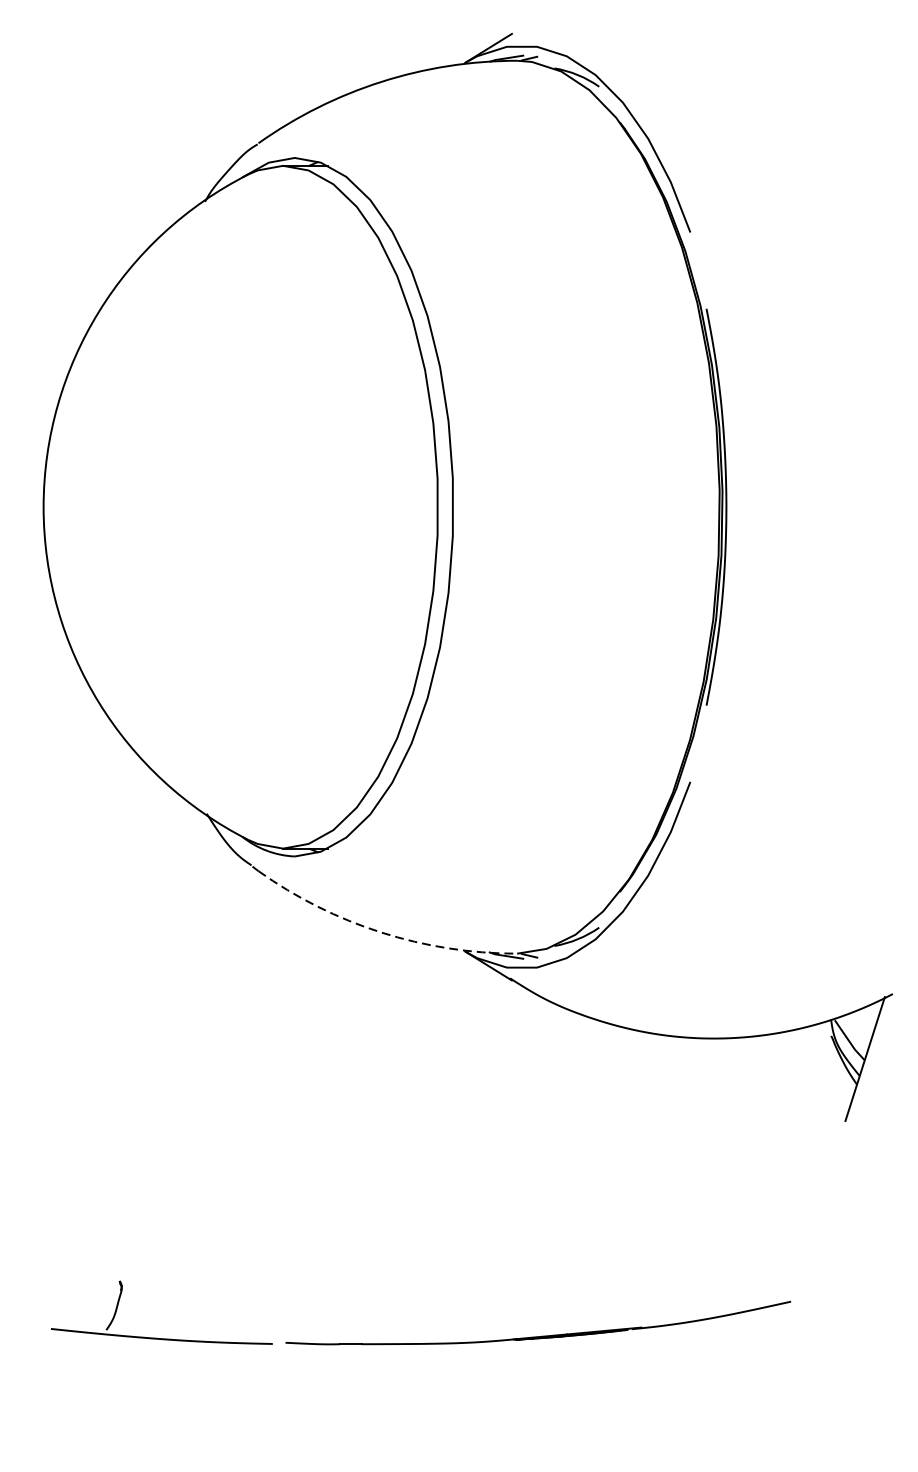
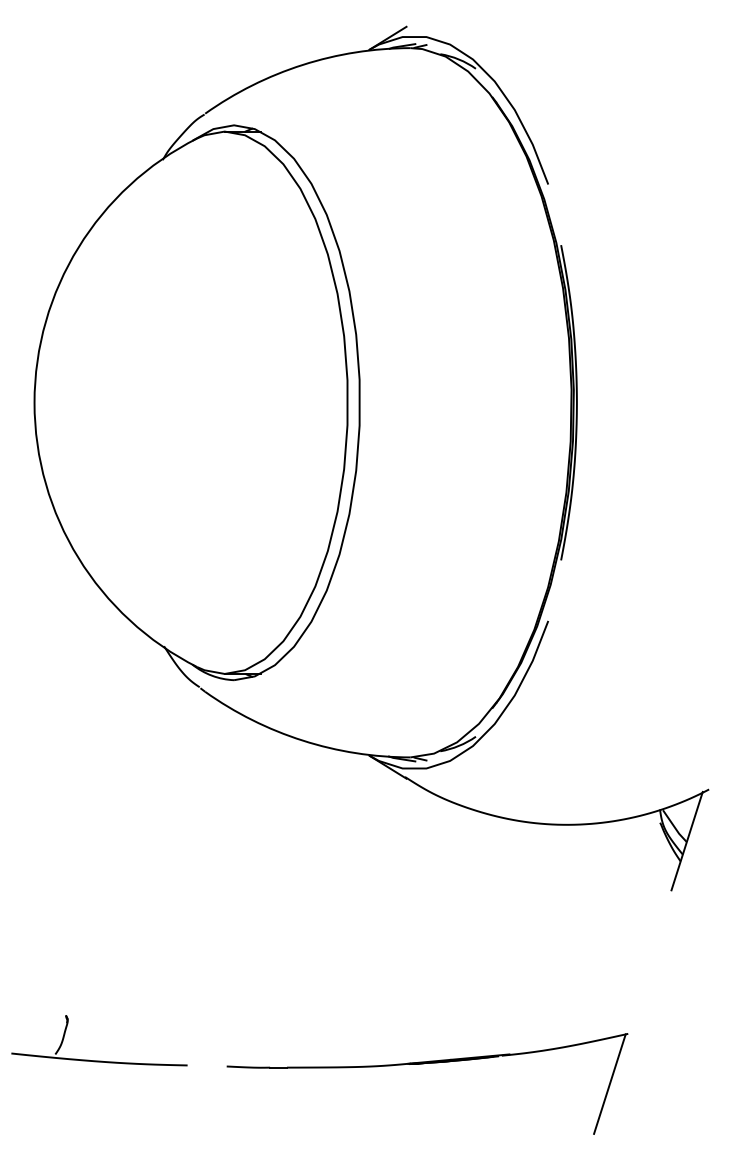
arc: (380, 932) -> (302, 740), dashed -> solid
part: (161, 1337) -> (99, 1060), moved
line: (767, 1364) -> (609, 1083), added

